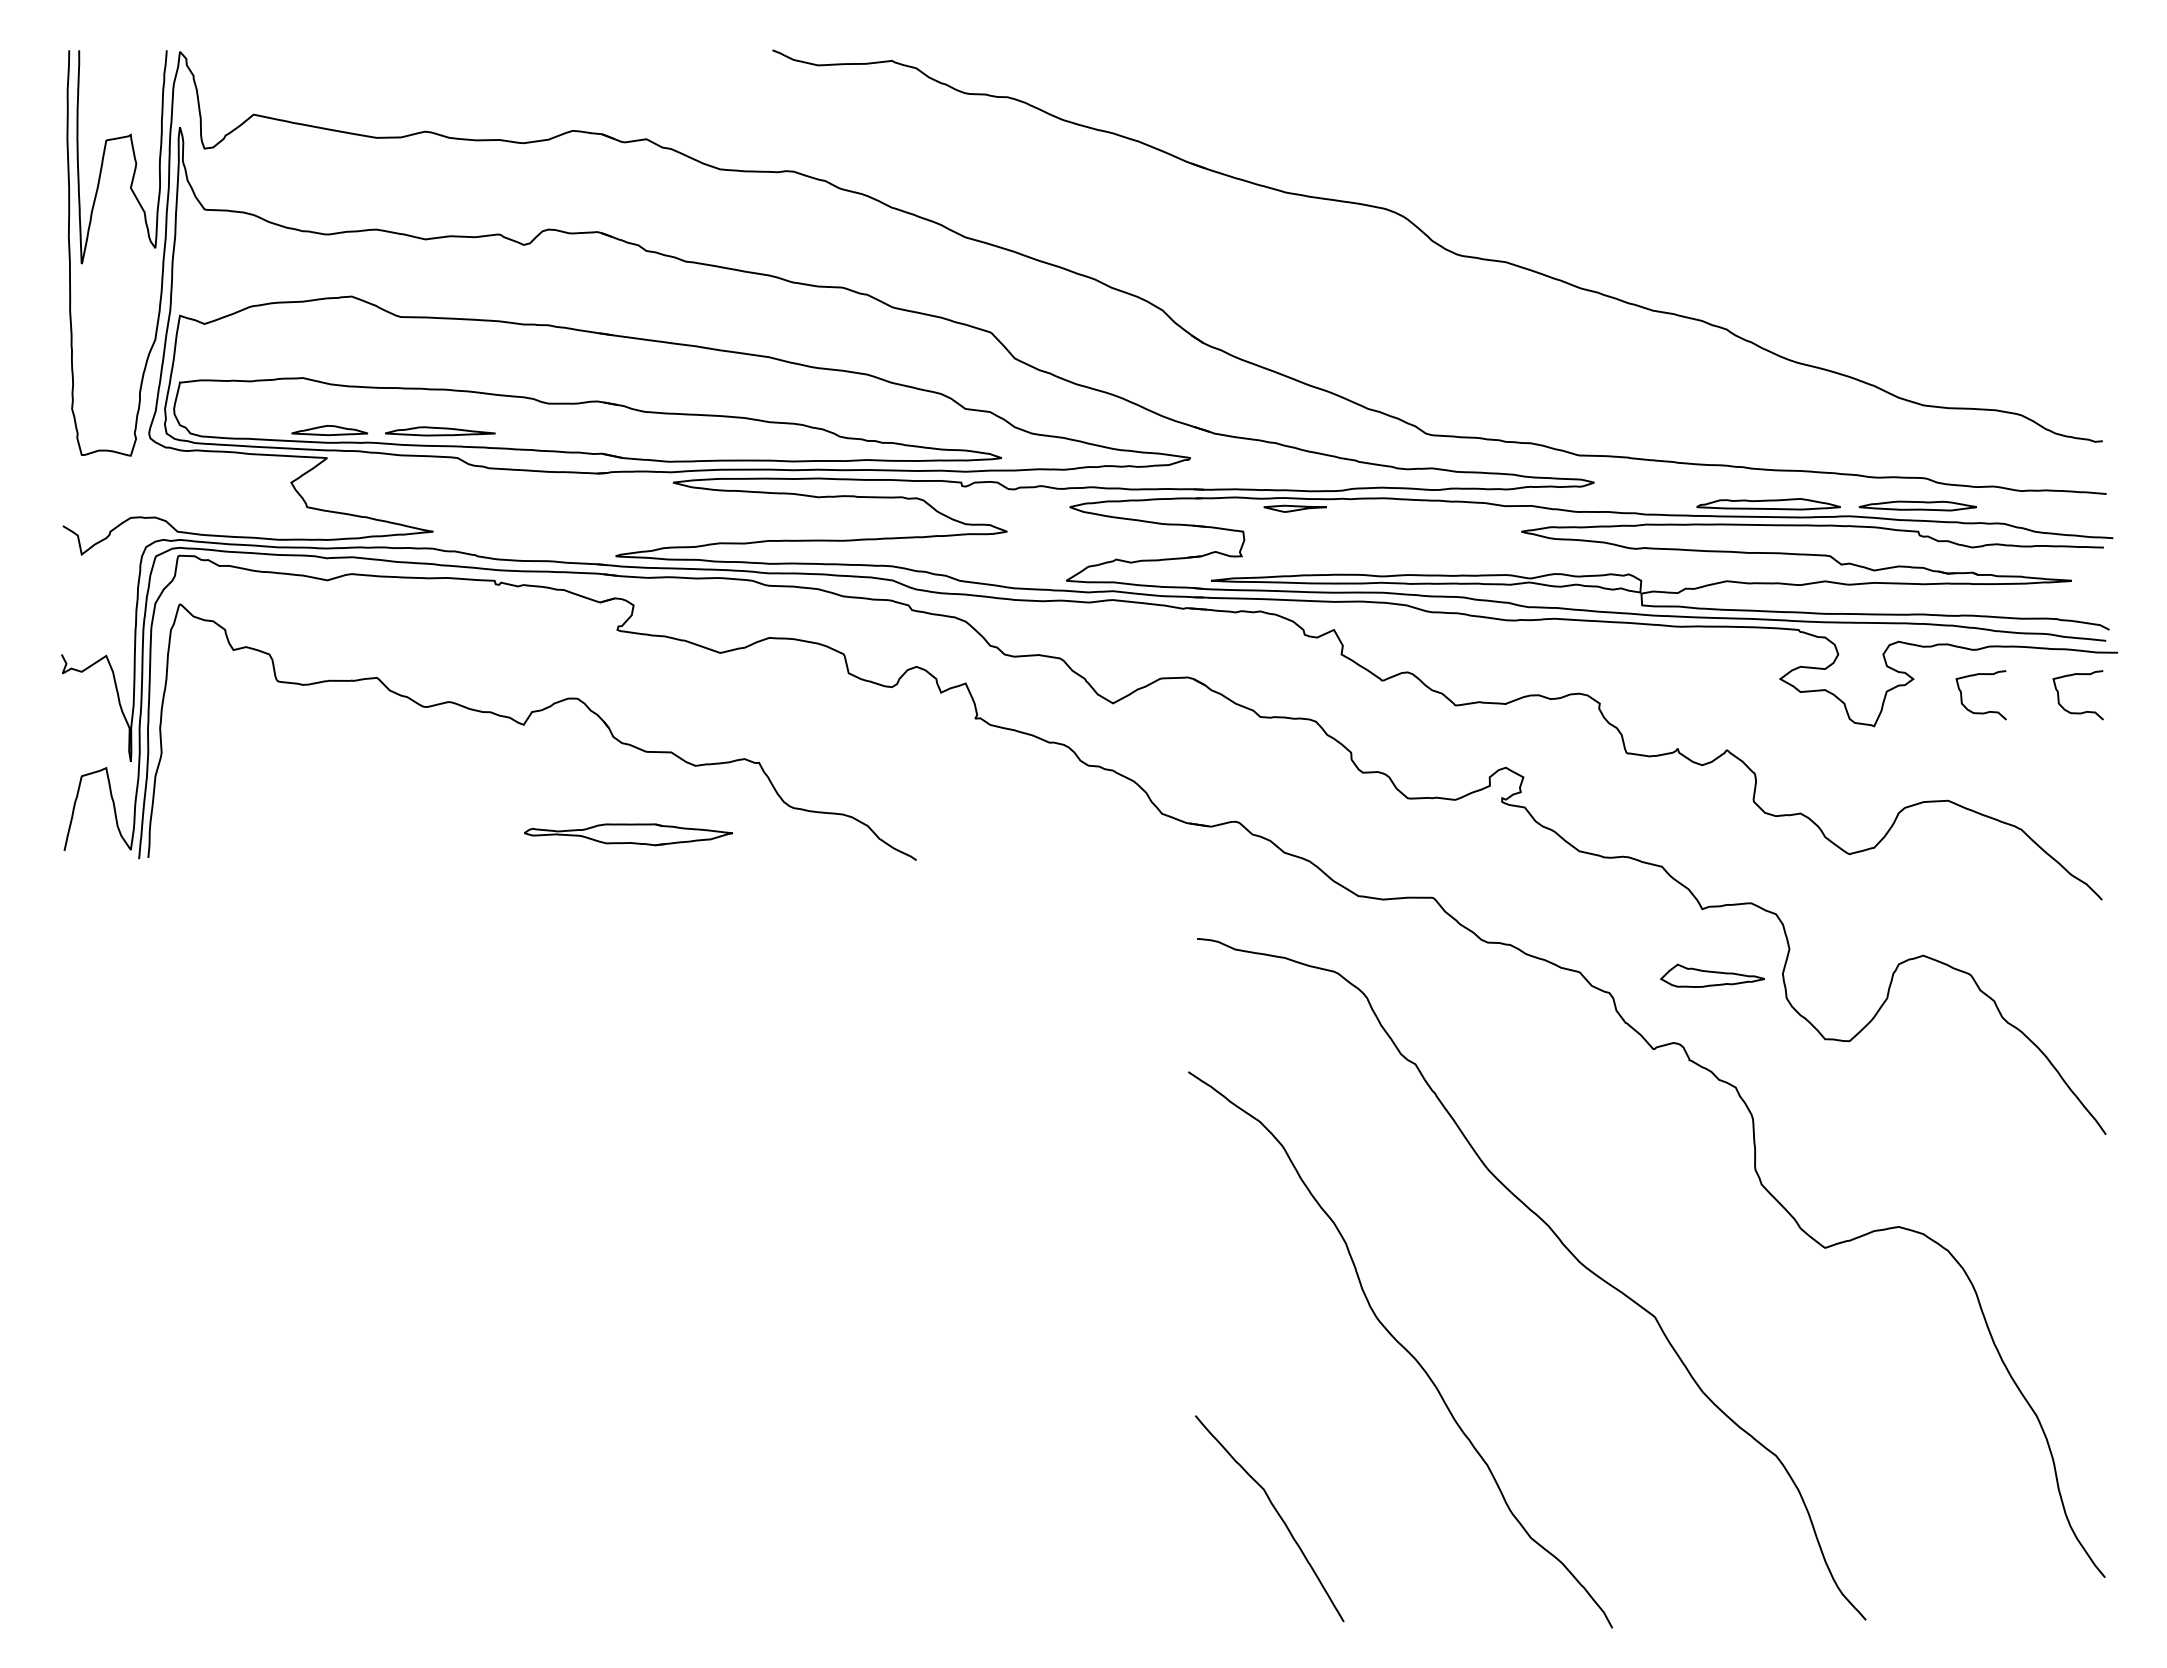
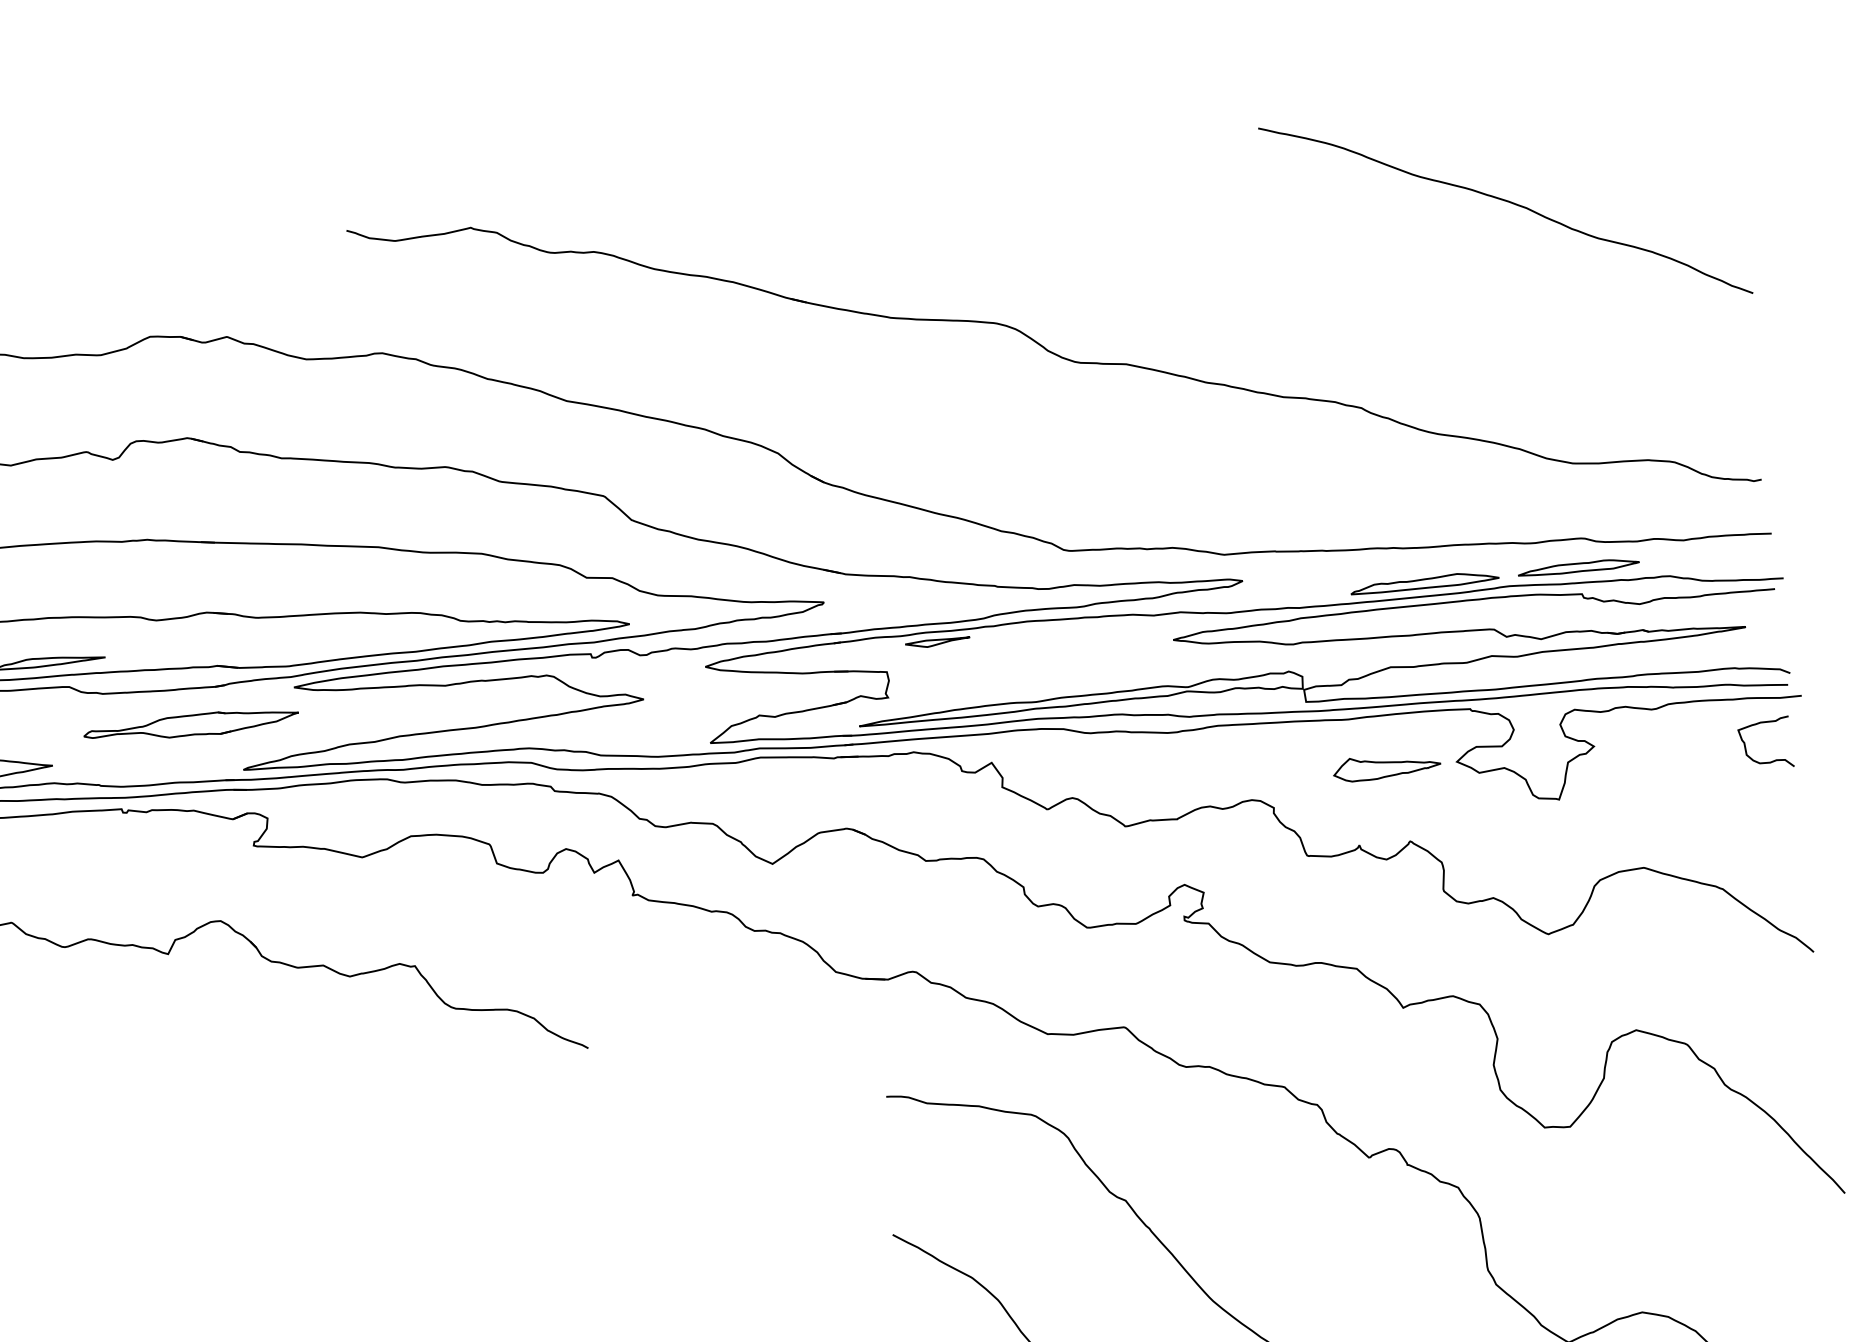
curve: (1889, 148) -> (1508, 202), added
curve: (1980, 712) -> (1667, 773), removed
part: (628, 834) -> (191, 725), moved
part: (1711, 975) -> (1385, 766), moved

